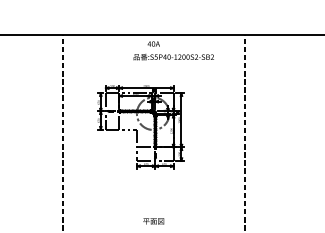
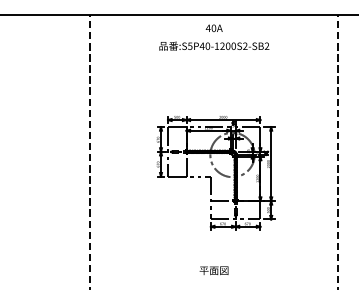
text: (173, 57) -> (213, 46), moved
part: (140, 127) -> (215, 173), moved

